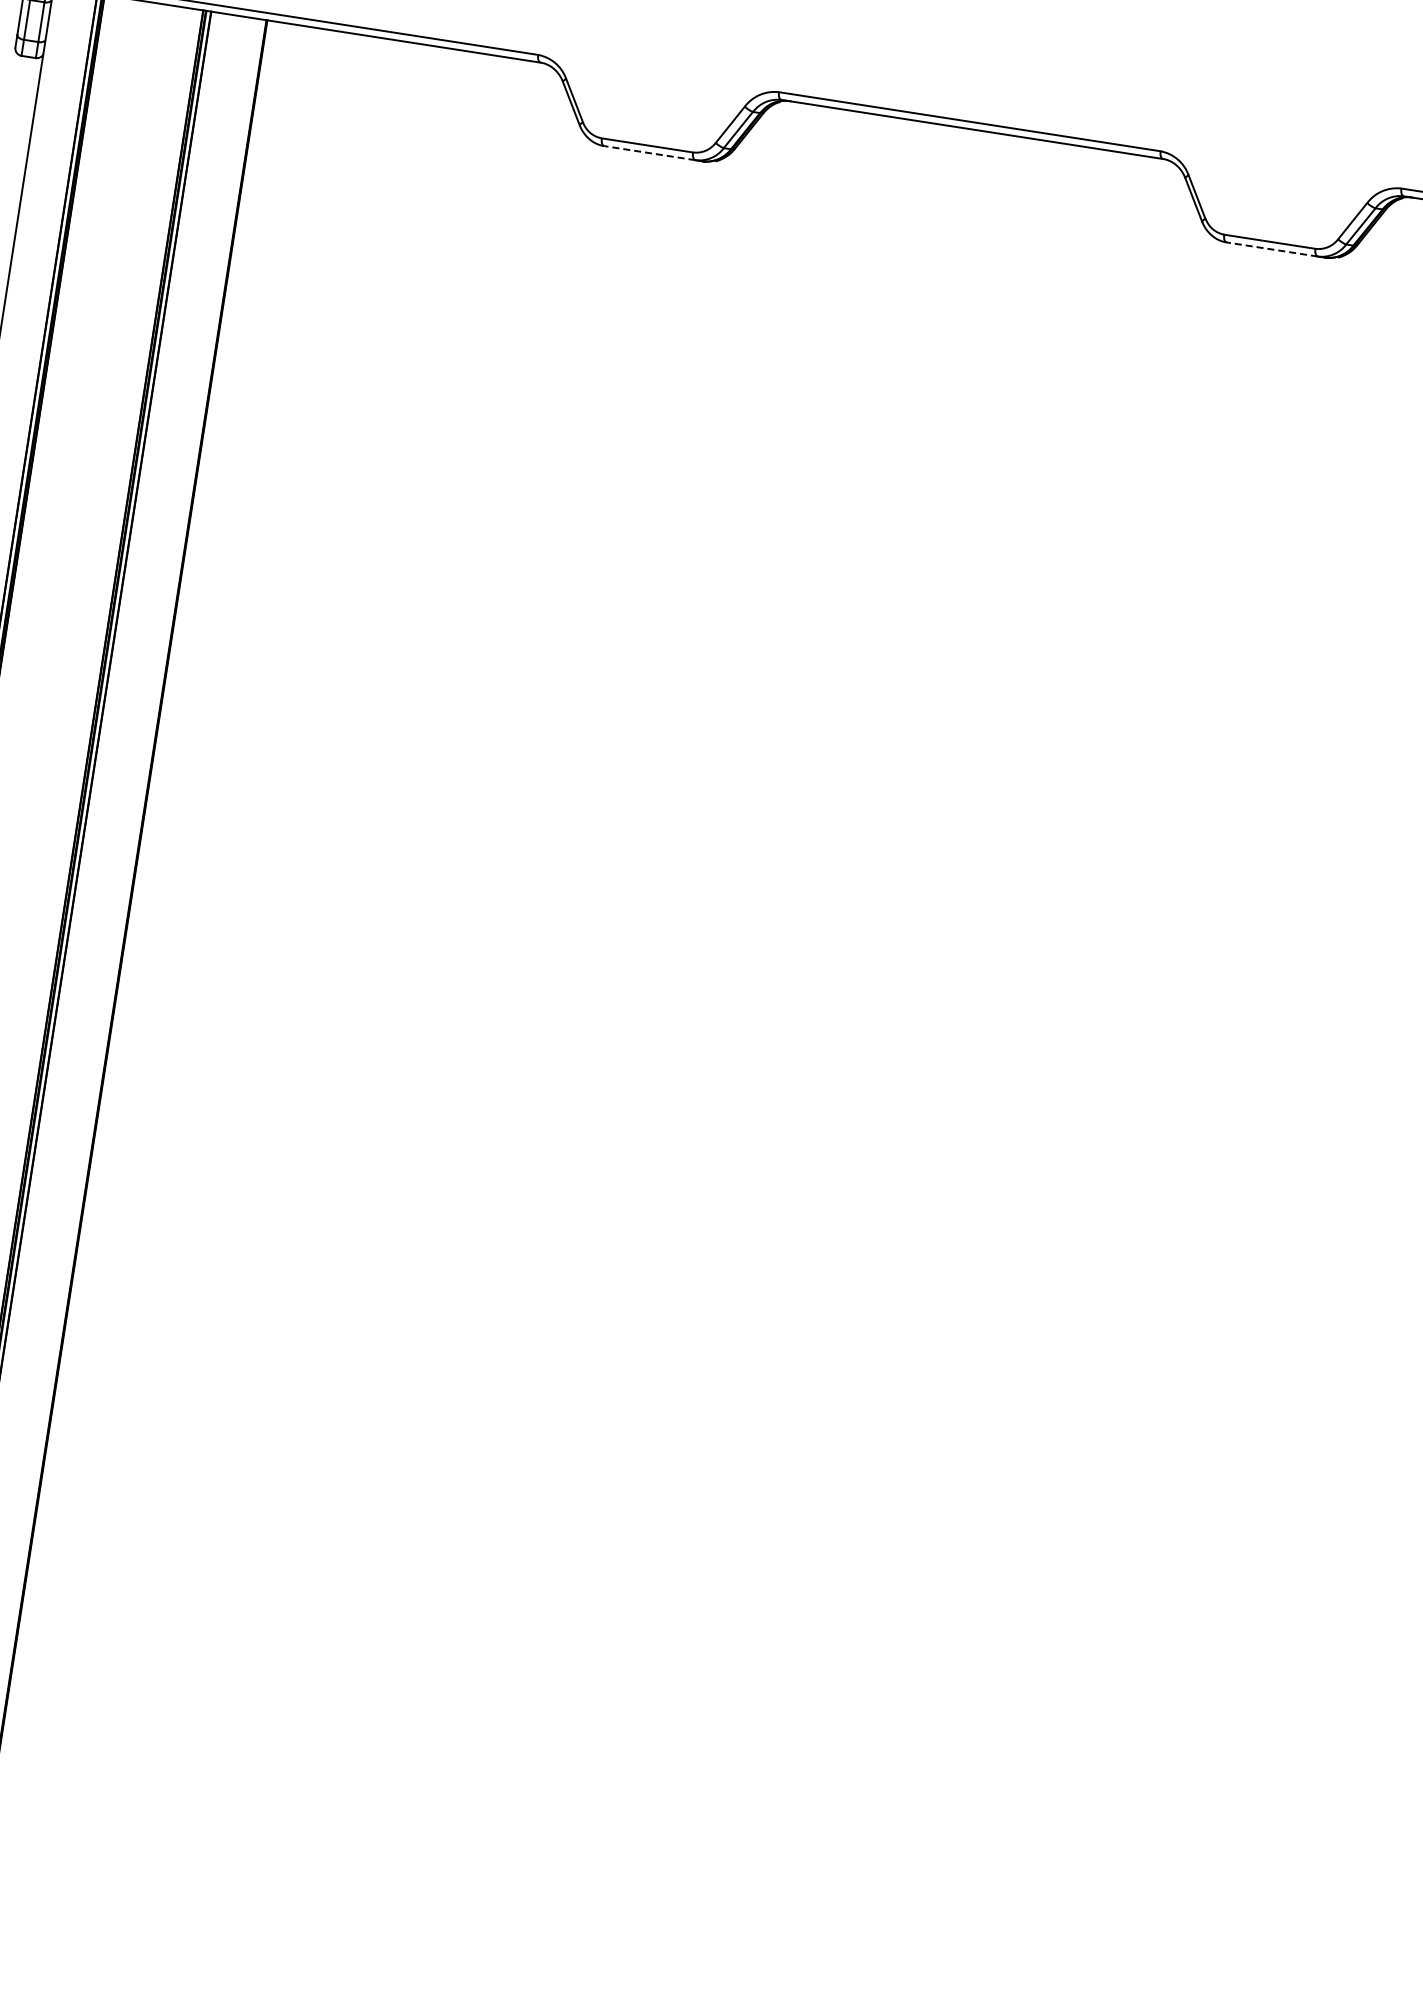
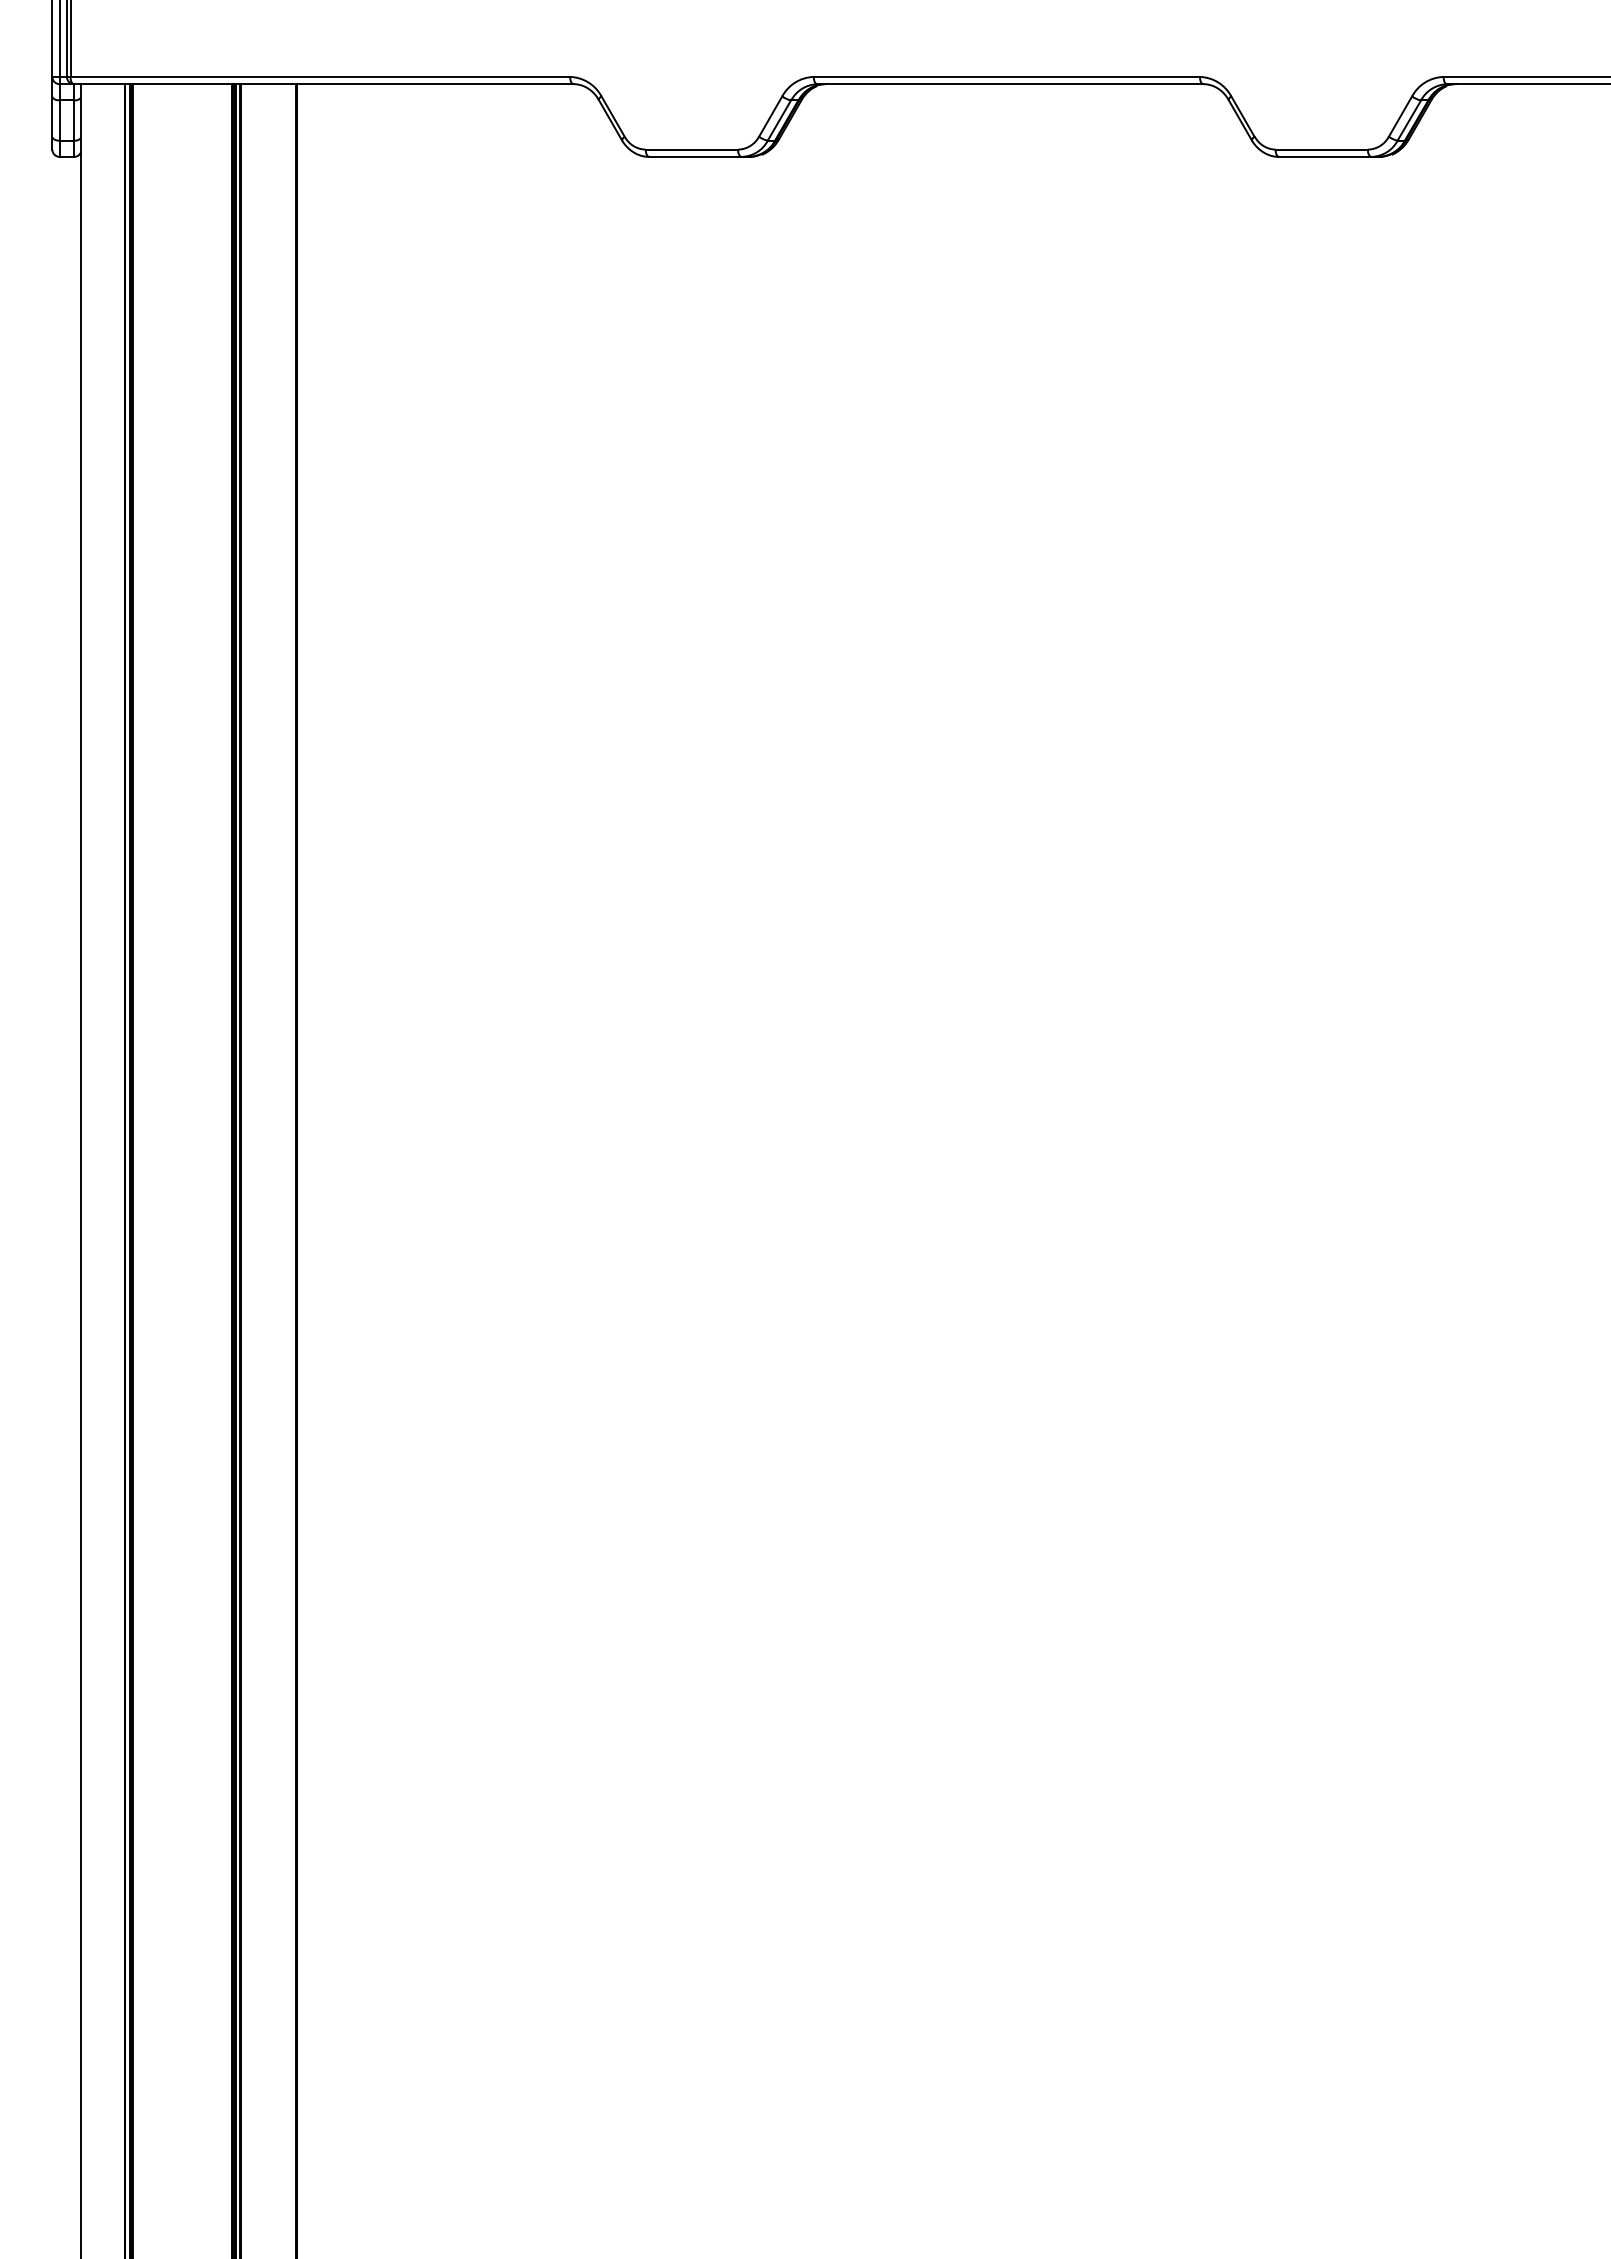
line: (649, 152) -> (695, 156), dashed -> solid
line: (1271, 248) -> (1324, 156), dashed -> solid

